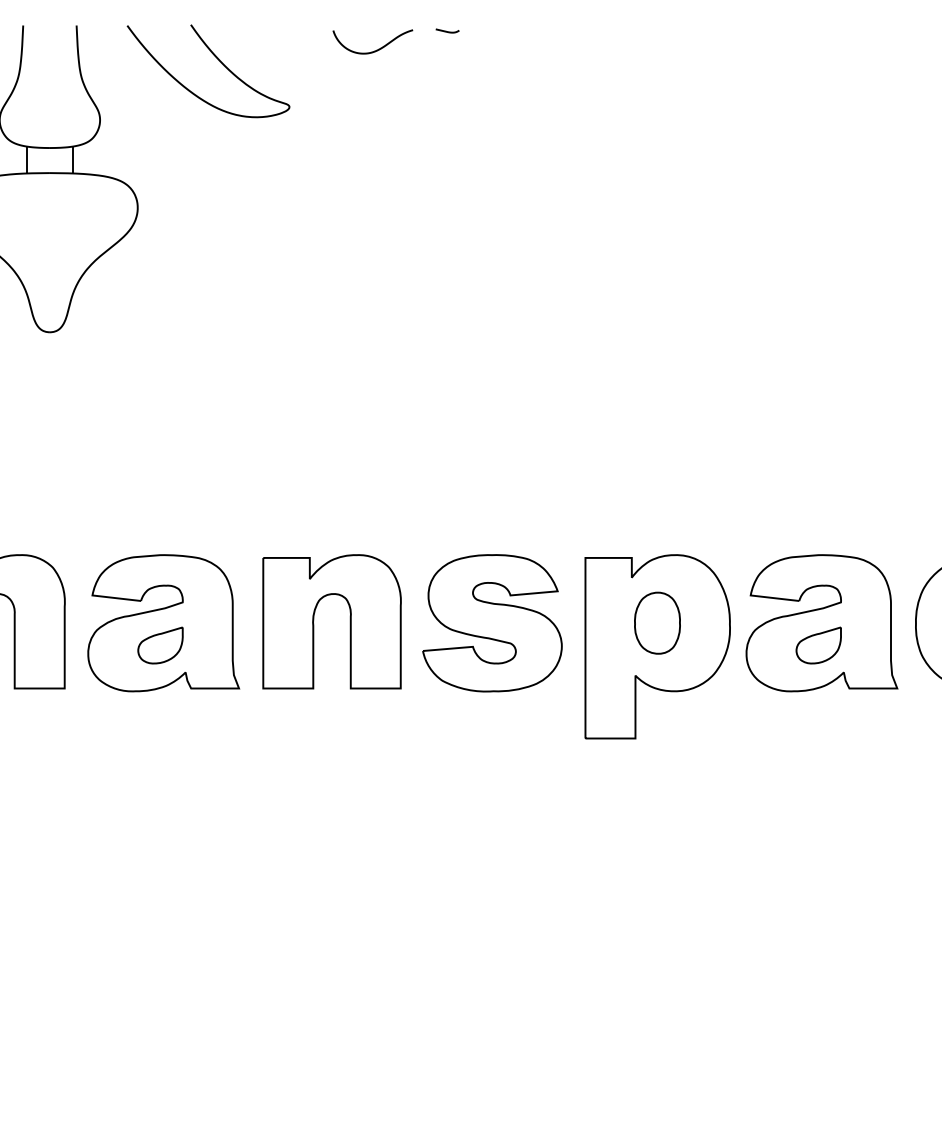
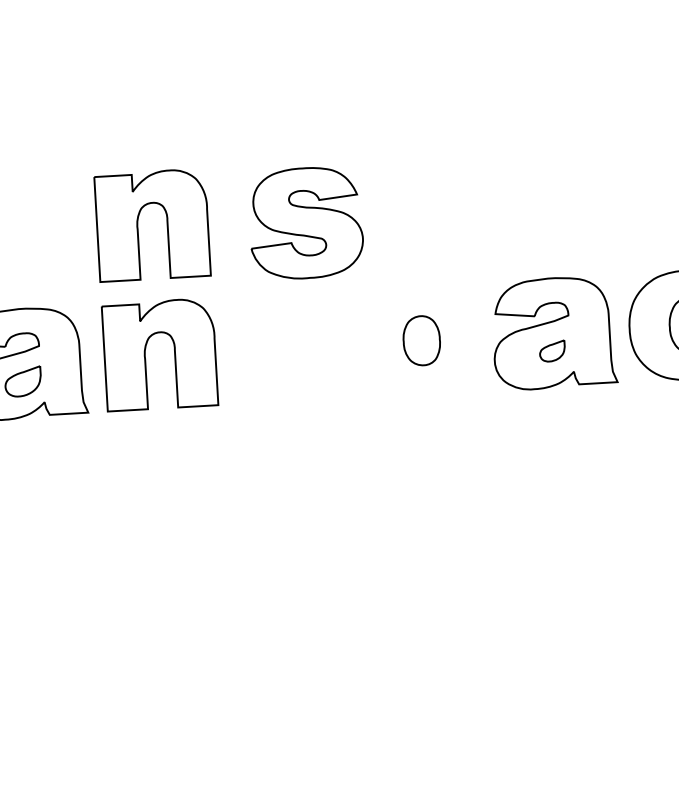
part: (314, 459) -> (138, 225), added
part: (492, 623) -> (306, 223), moved
part: (818, 645) -> (552, 351), size x0.7
part: (657, 646) -> (422, 359), removed

